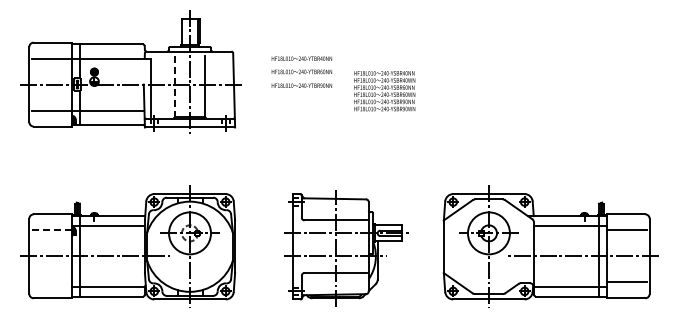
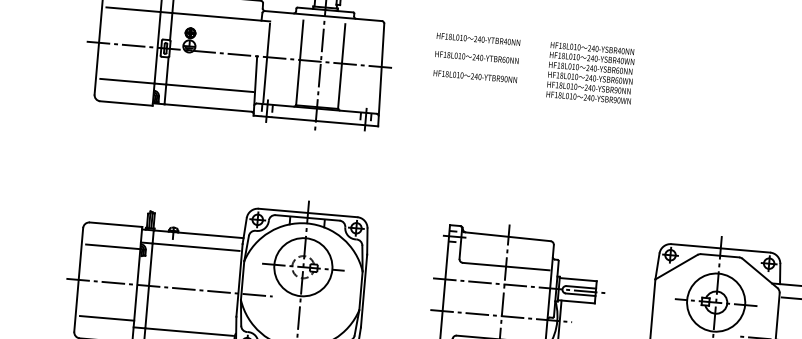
line: (174, 86) -> (299, 62), dashed -> solid
text: (384, 91) -> (590, 73), moved
line: (52, 230) -> (113, 246), dashed -> solid
line: (51, 282) -> (106, 318), added

